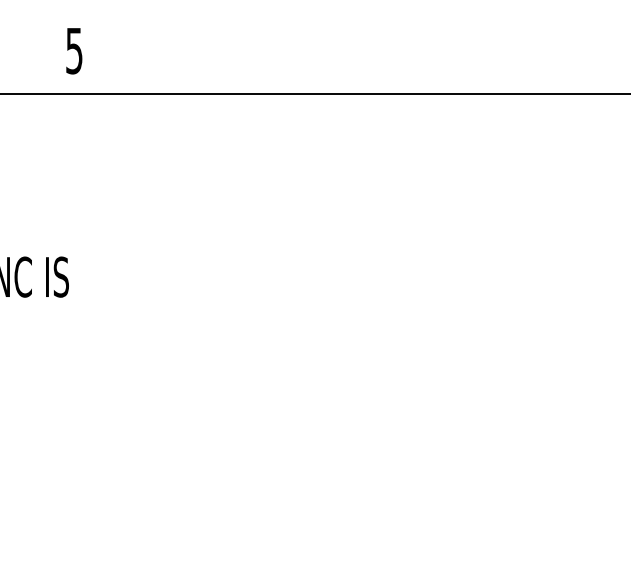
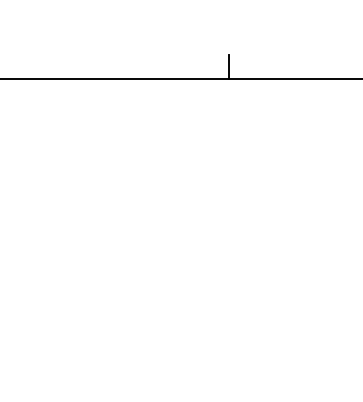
line: (453, 78) -> (228, 66), added

